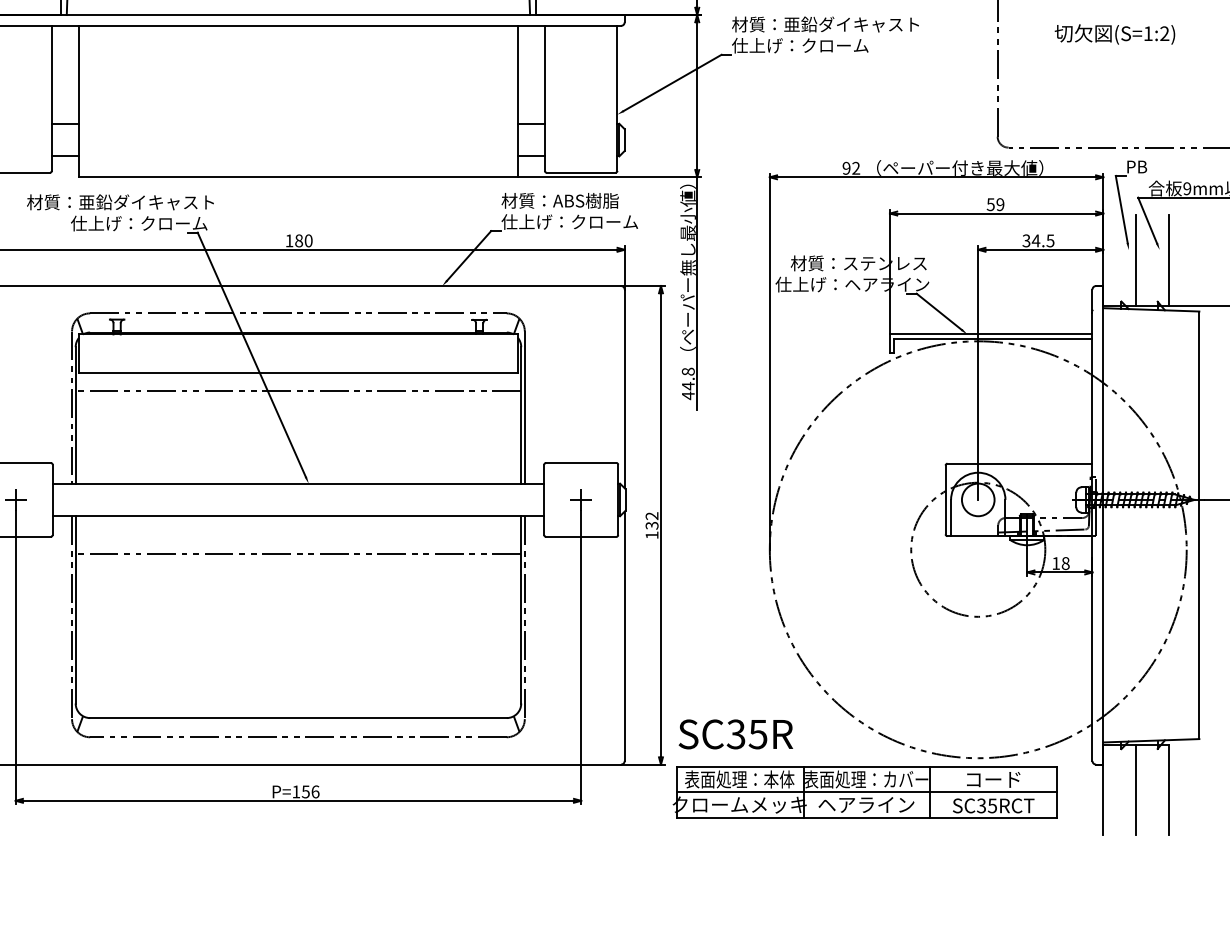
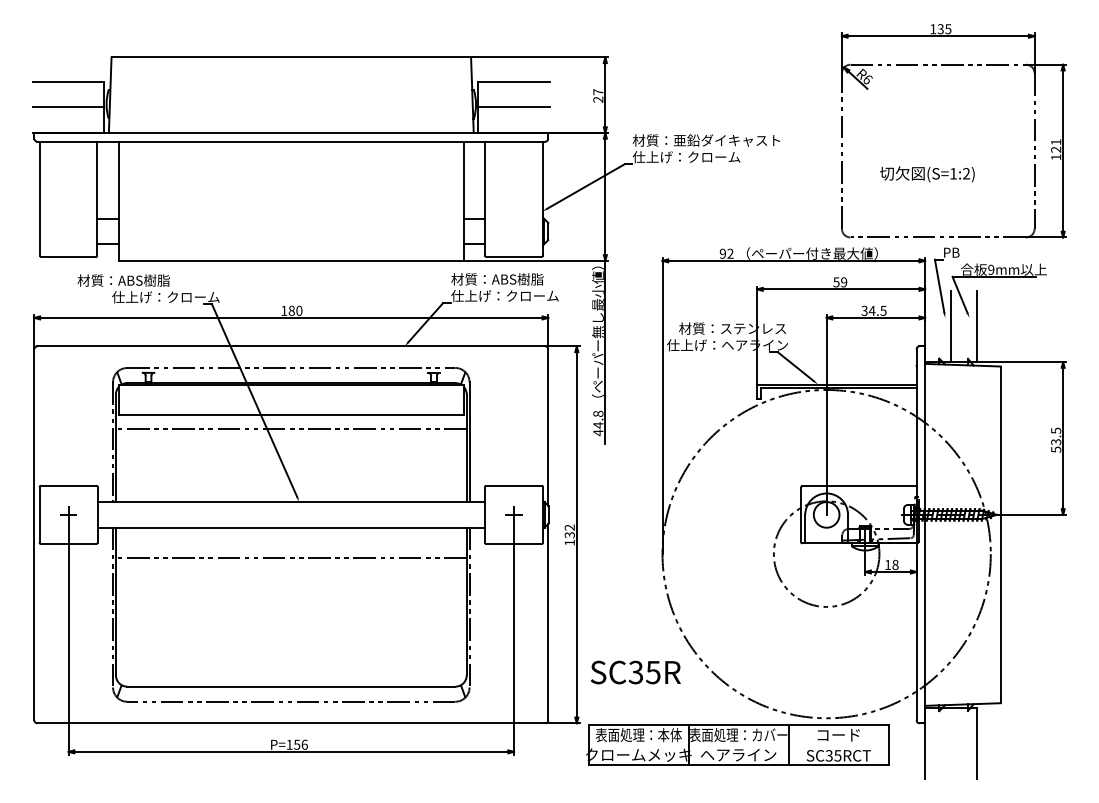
text: (1115, 34) -> (927, 174), moved
text: (146, 202) -> (171, 280), 材質：亜鉛ダイキャスト -> 材質：ABS樹脂
text: (735, 734) -> (635, 672), moved
line: (1135, 788) -> (950, 742), removed
line: (866, 792) -> (738, 745), removed

